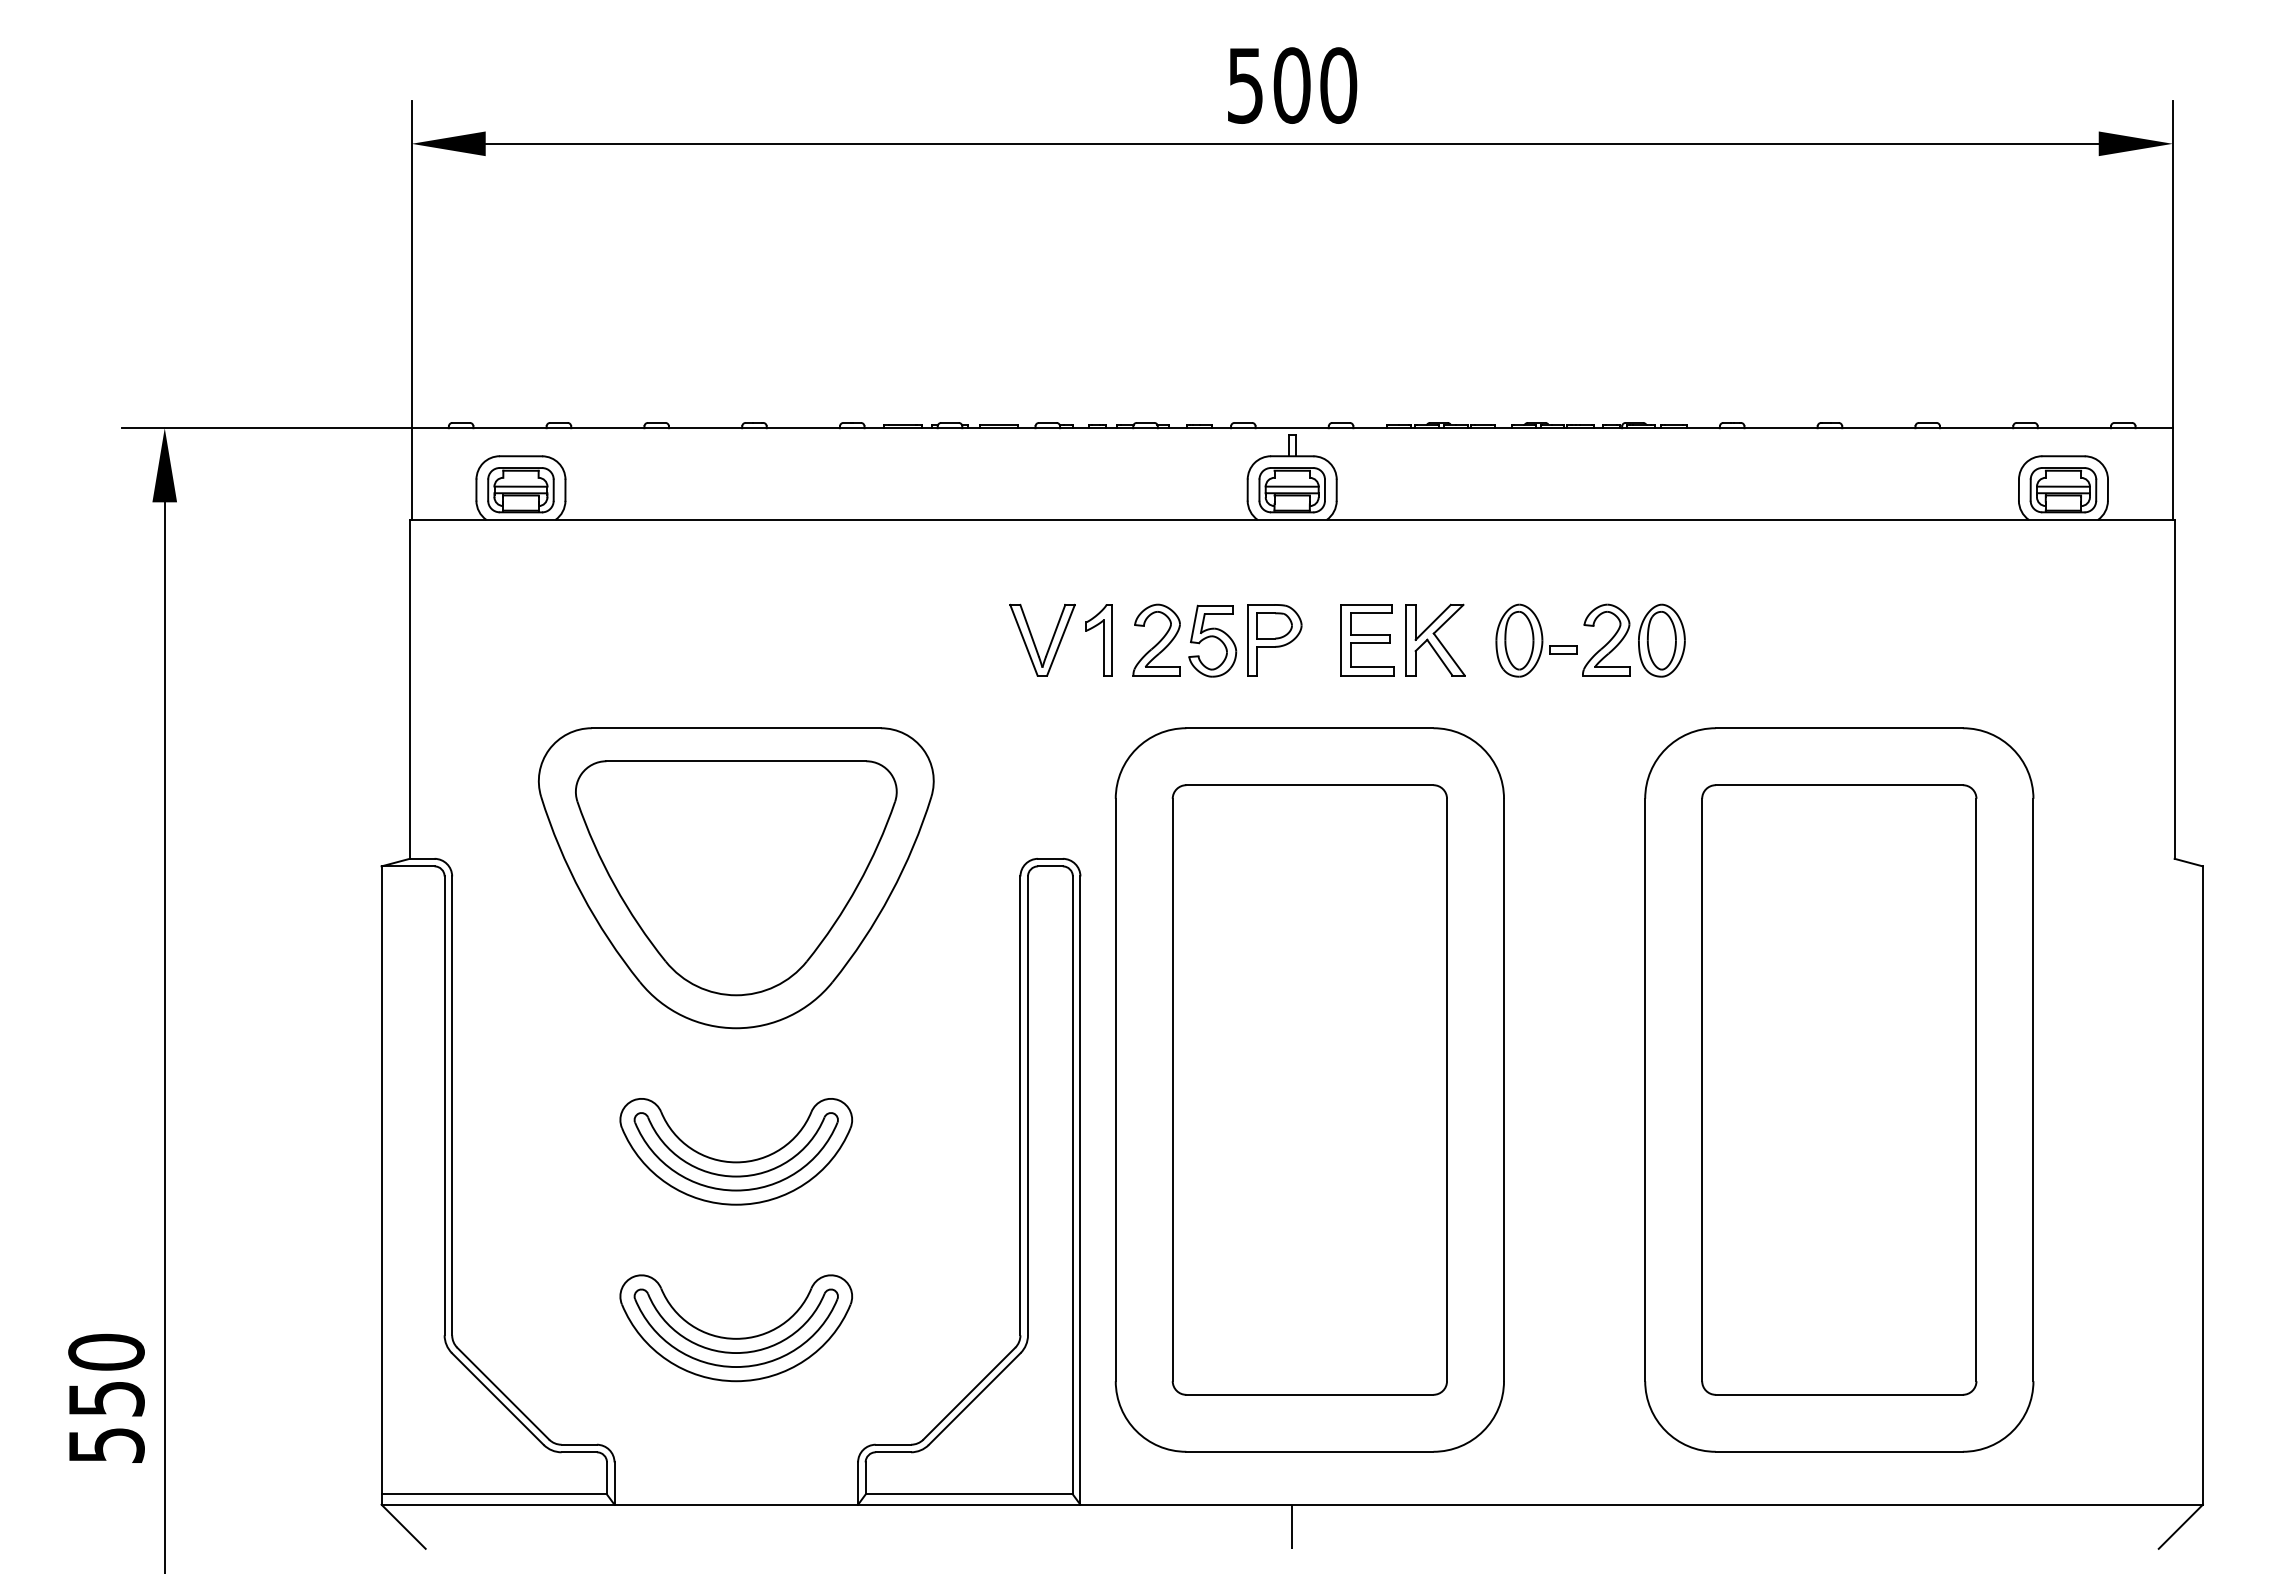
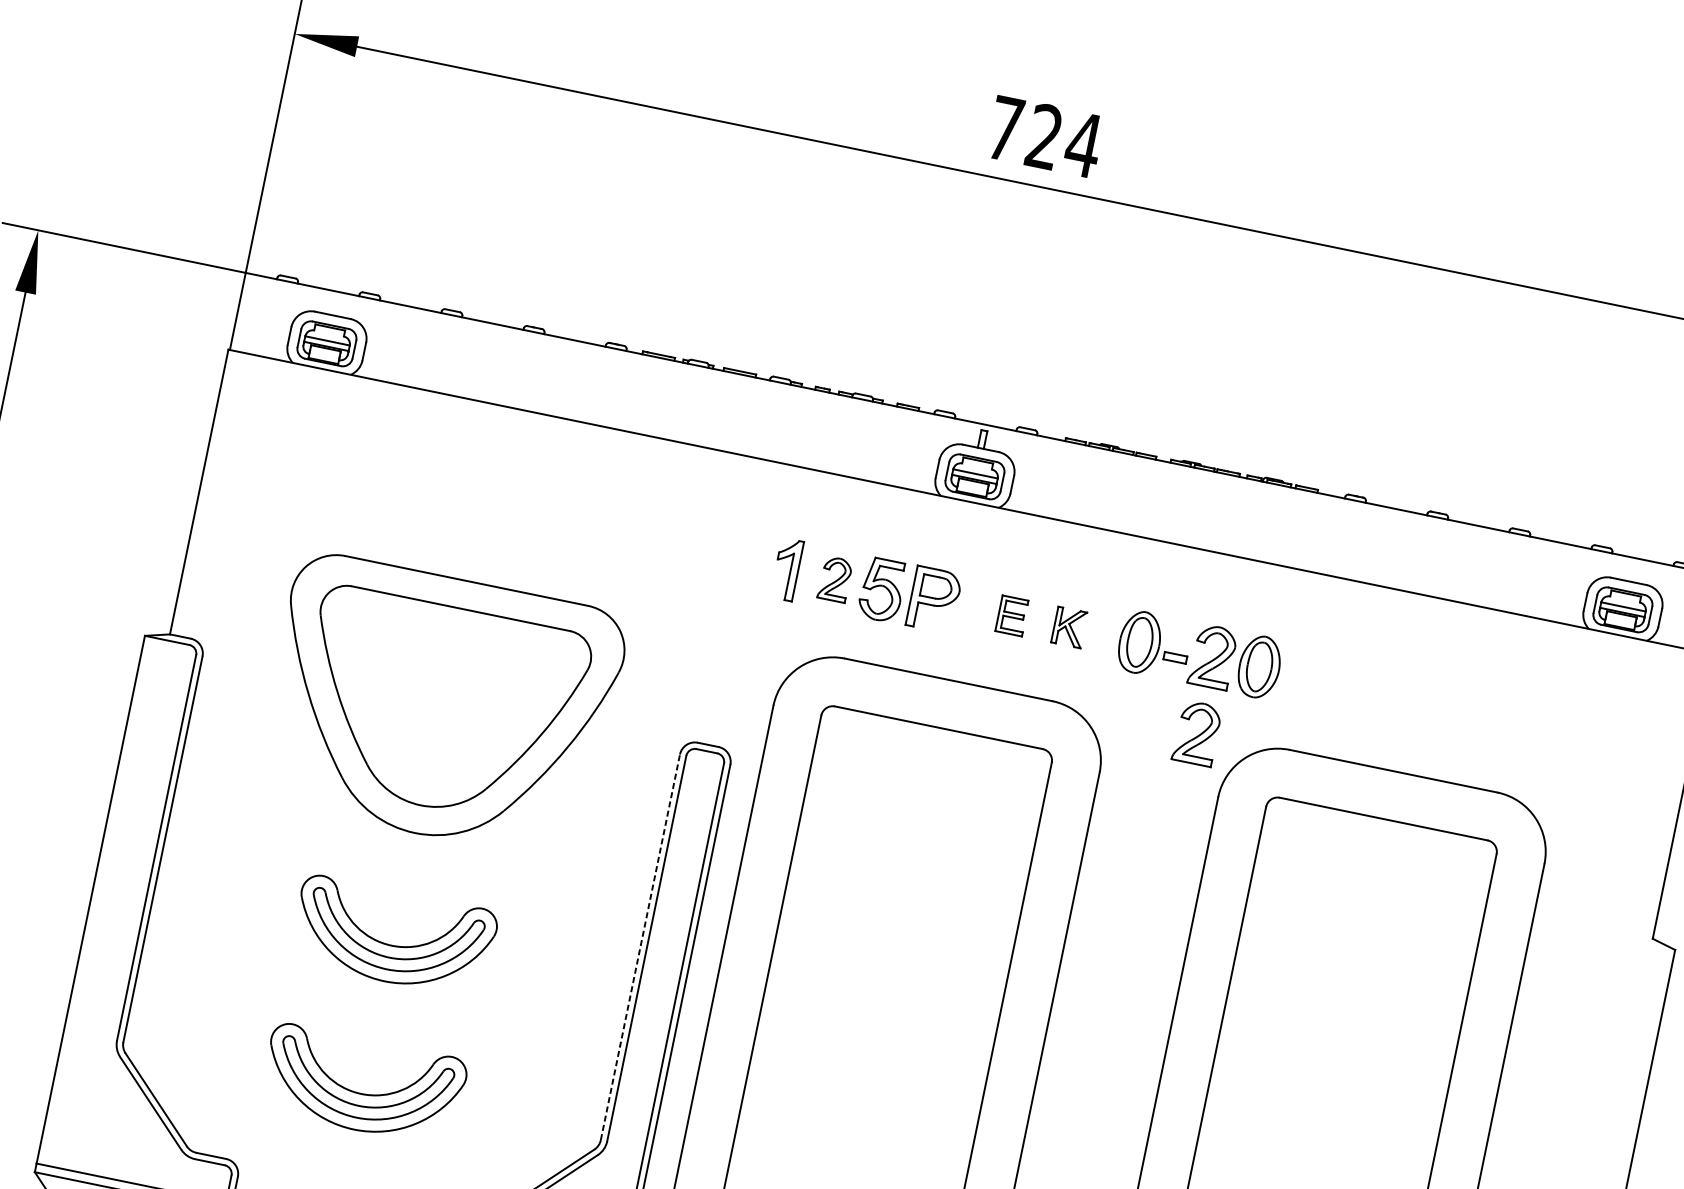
text: (1292, 85) -> (1044, 136), 500 -> 724
part: (1156, 639) -> (835, 578), size x0.7
part: (1435, 639) -> (1069, 627), size x0.6
part: (1034, 640) -> (732, 558), removed
part: (1367, 640) -> (1012, 616), size x0.6
part: (1606, 730) -> (1197, 732), added
line: (1020, 1105) -> (640, 946), solid -> dashed

